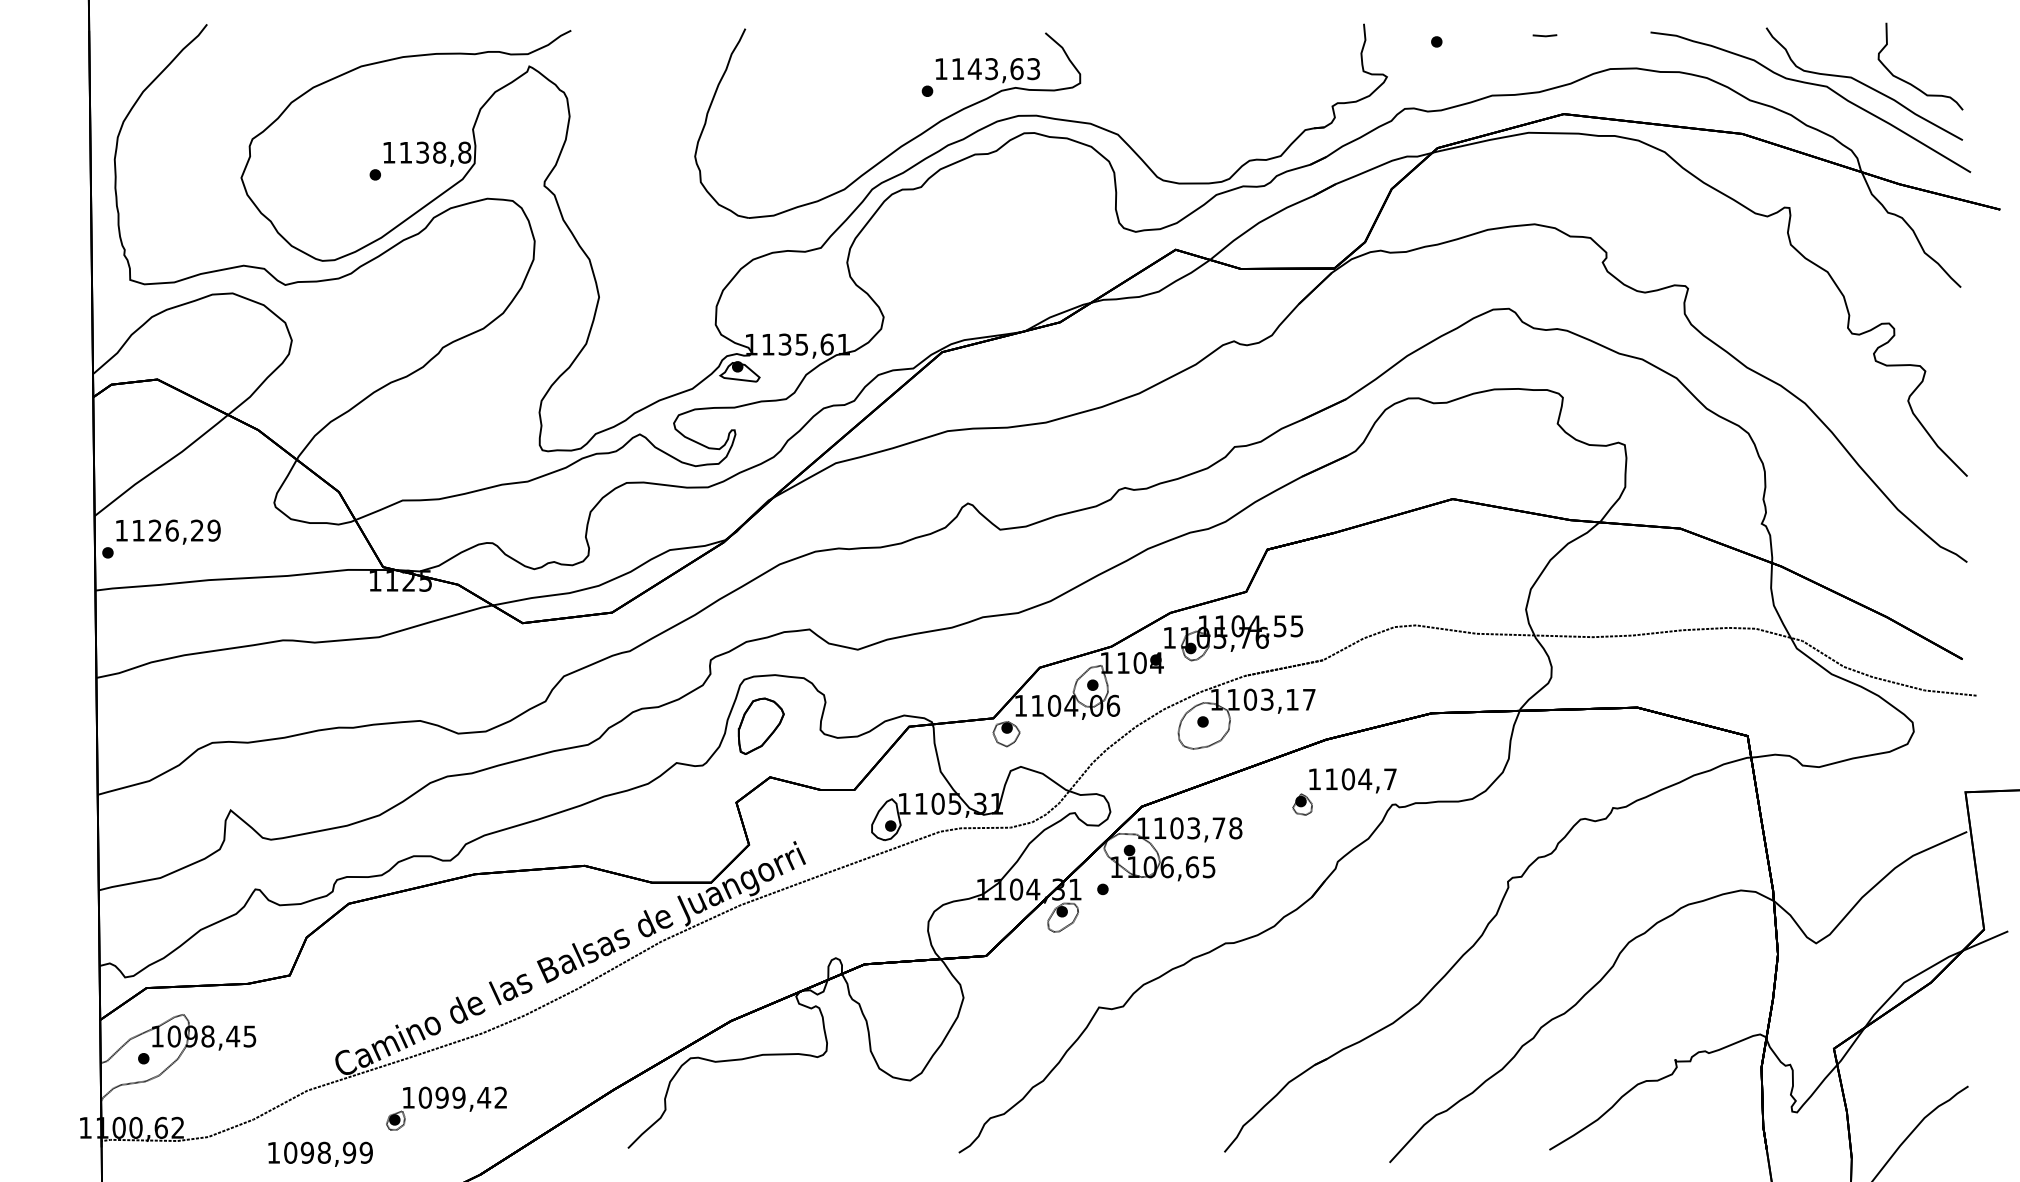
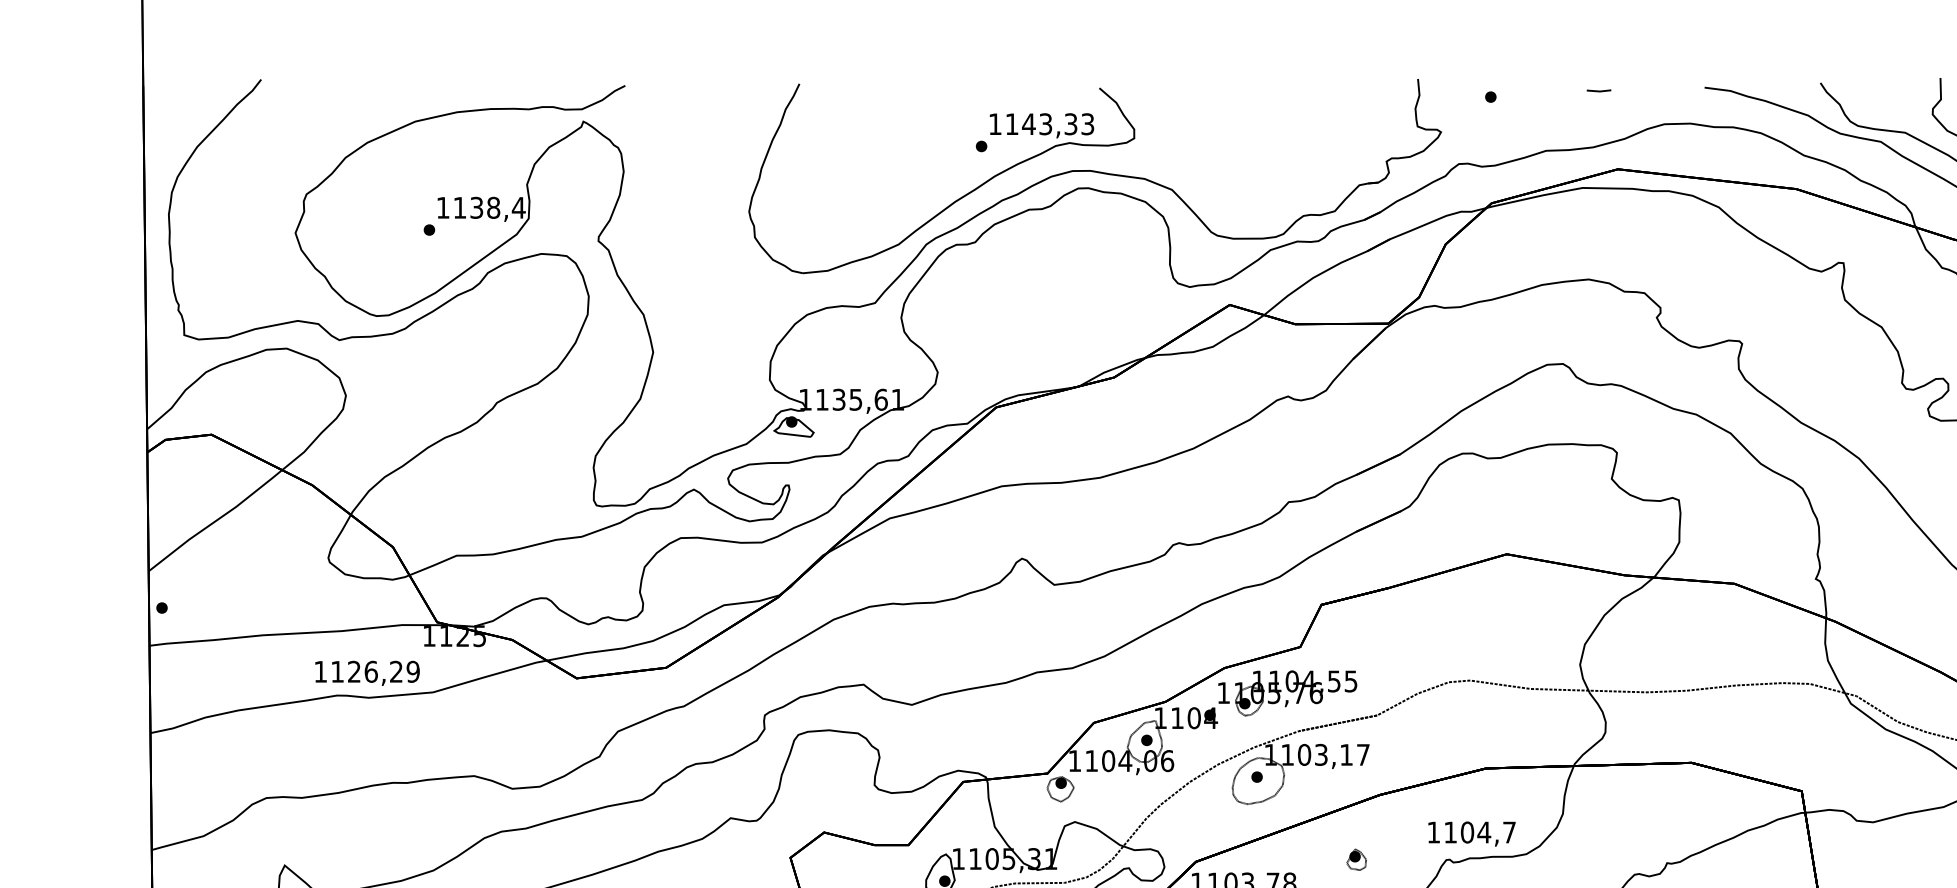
text: (1016, 69) -> (1070, 124), 1143,63 -> 1143,33
text: (464, 152) -> (518, 207), 1138,8 -> 1138,4
text: (168, 531) -> (367, 672), moved
part: (760, 725) -> (814, 780), removed
text: (1352, 780) -> (1471, 833), moved

